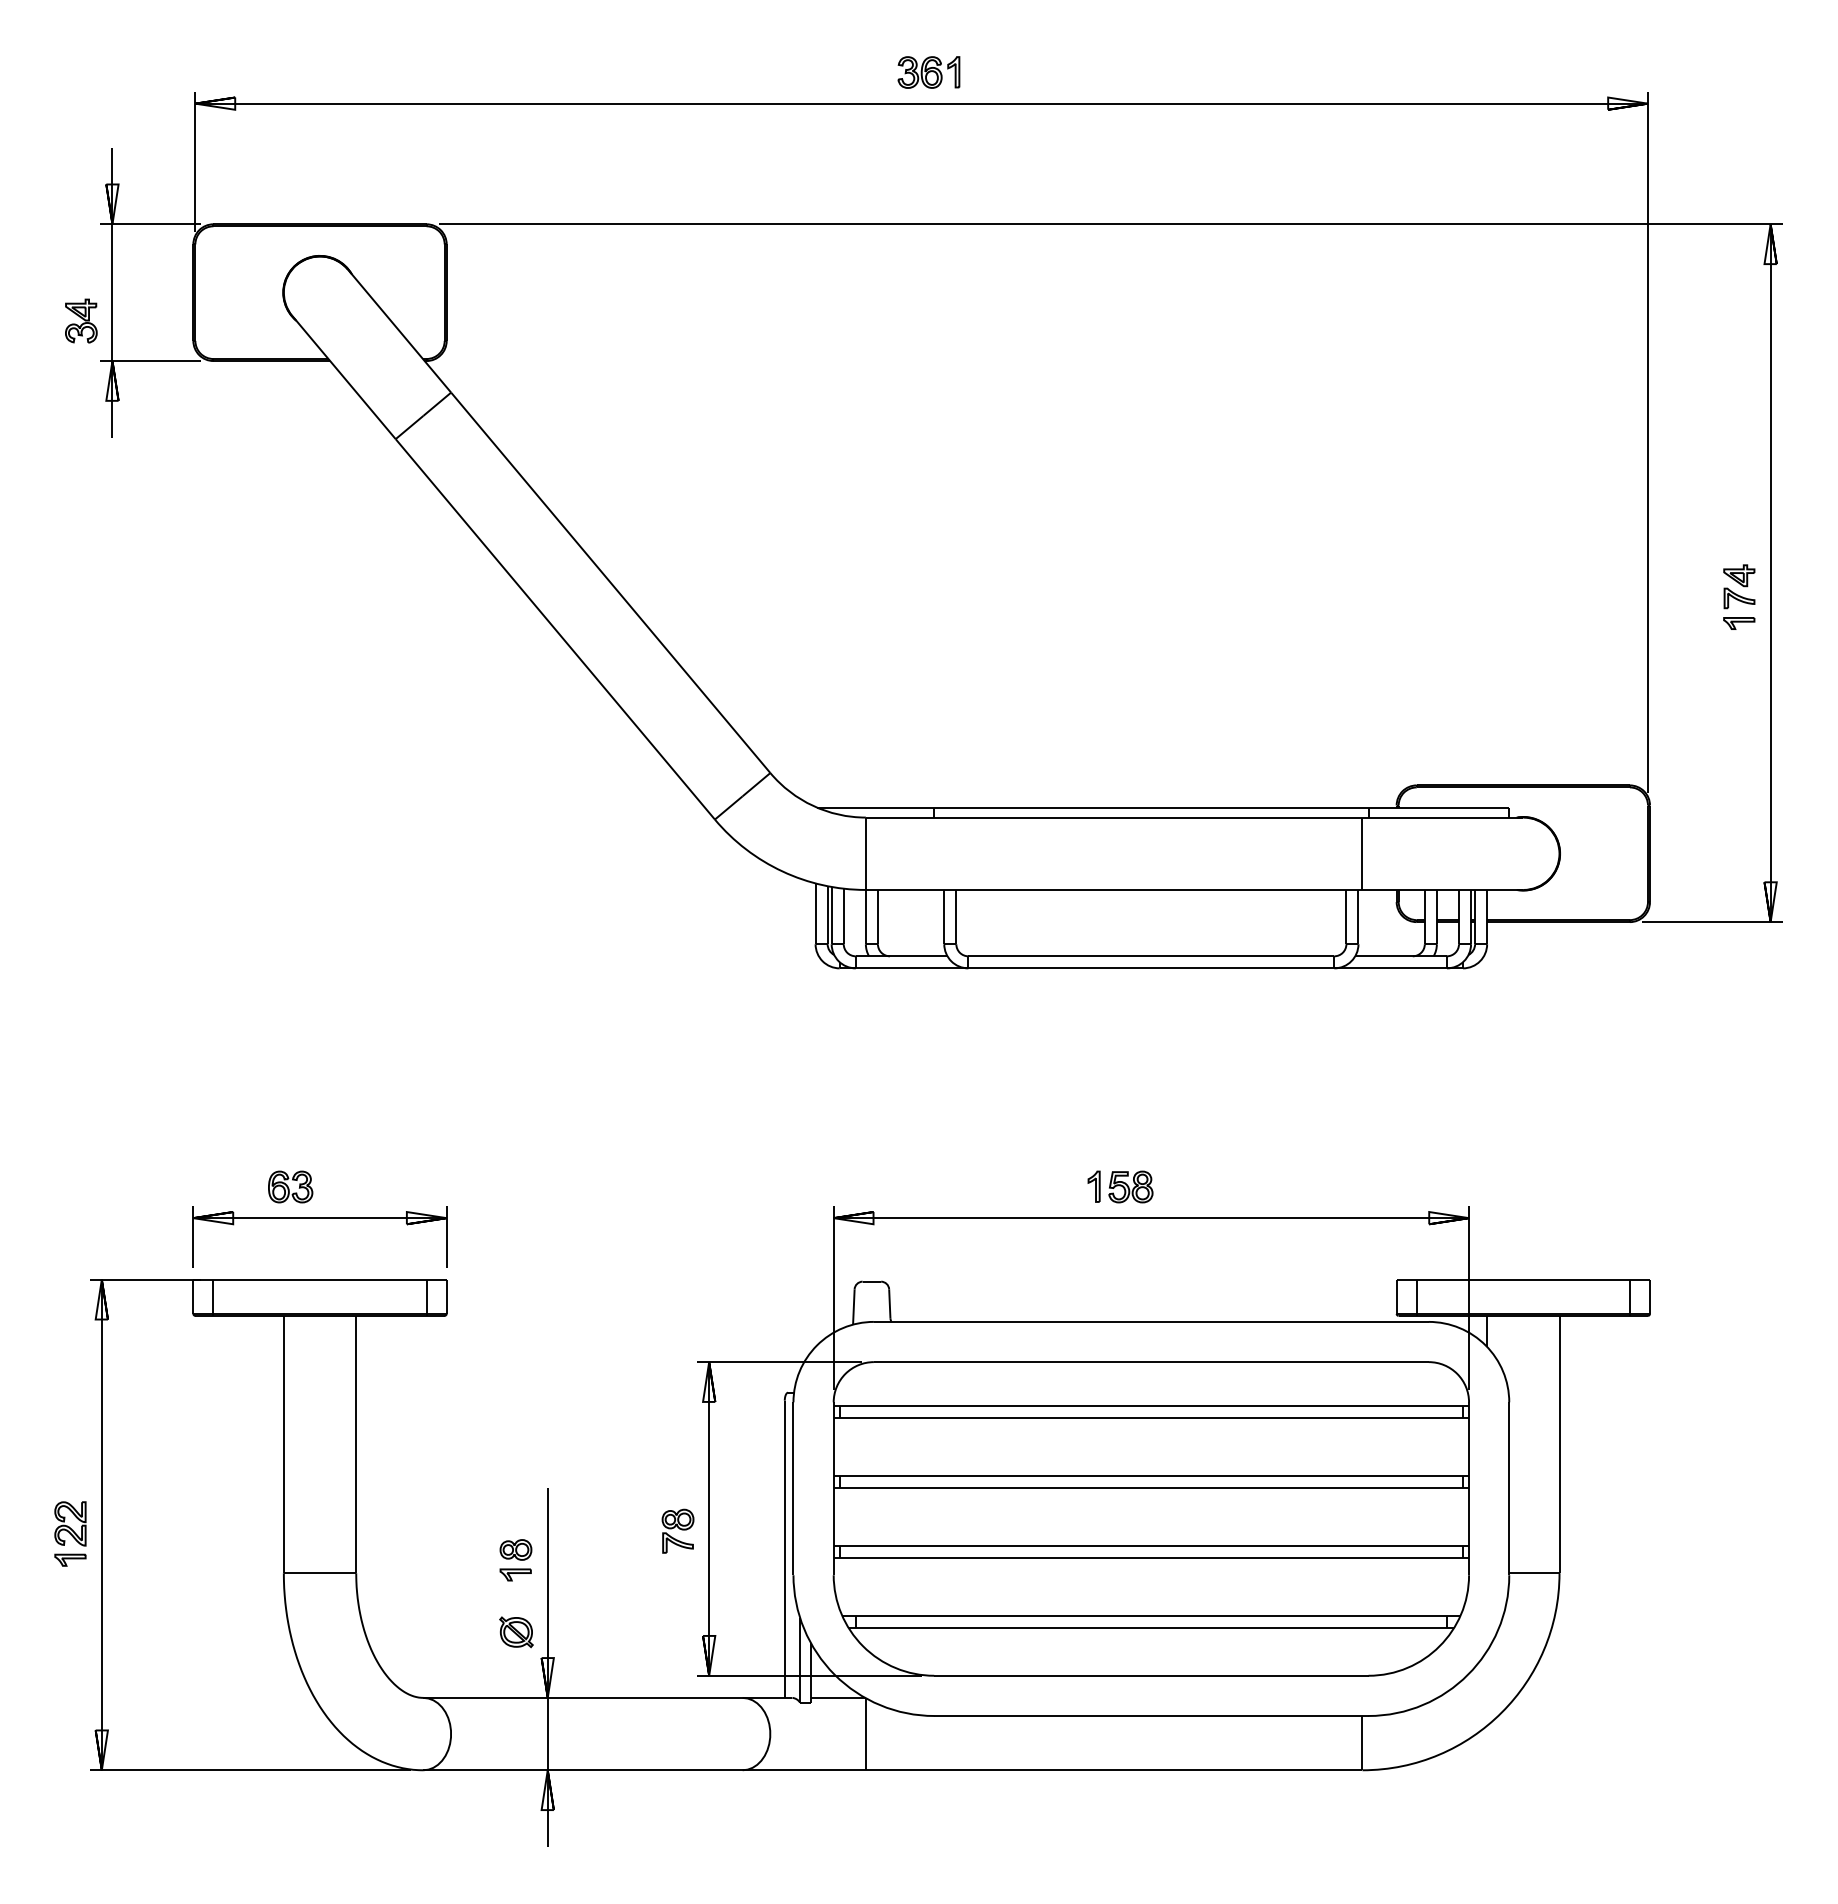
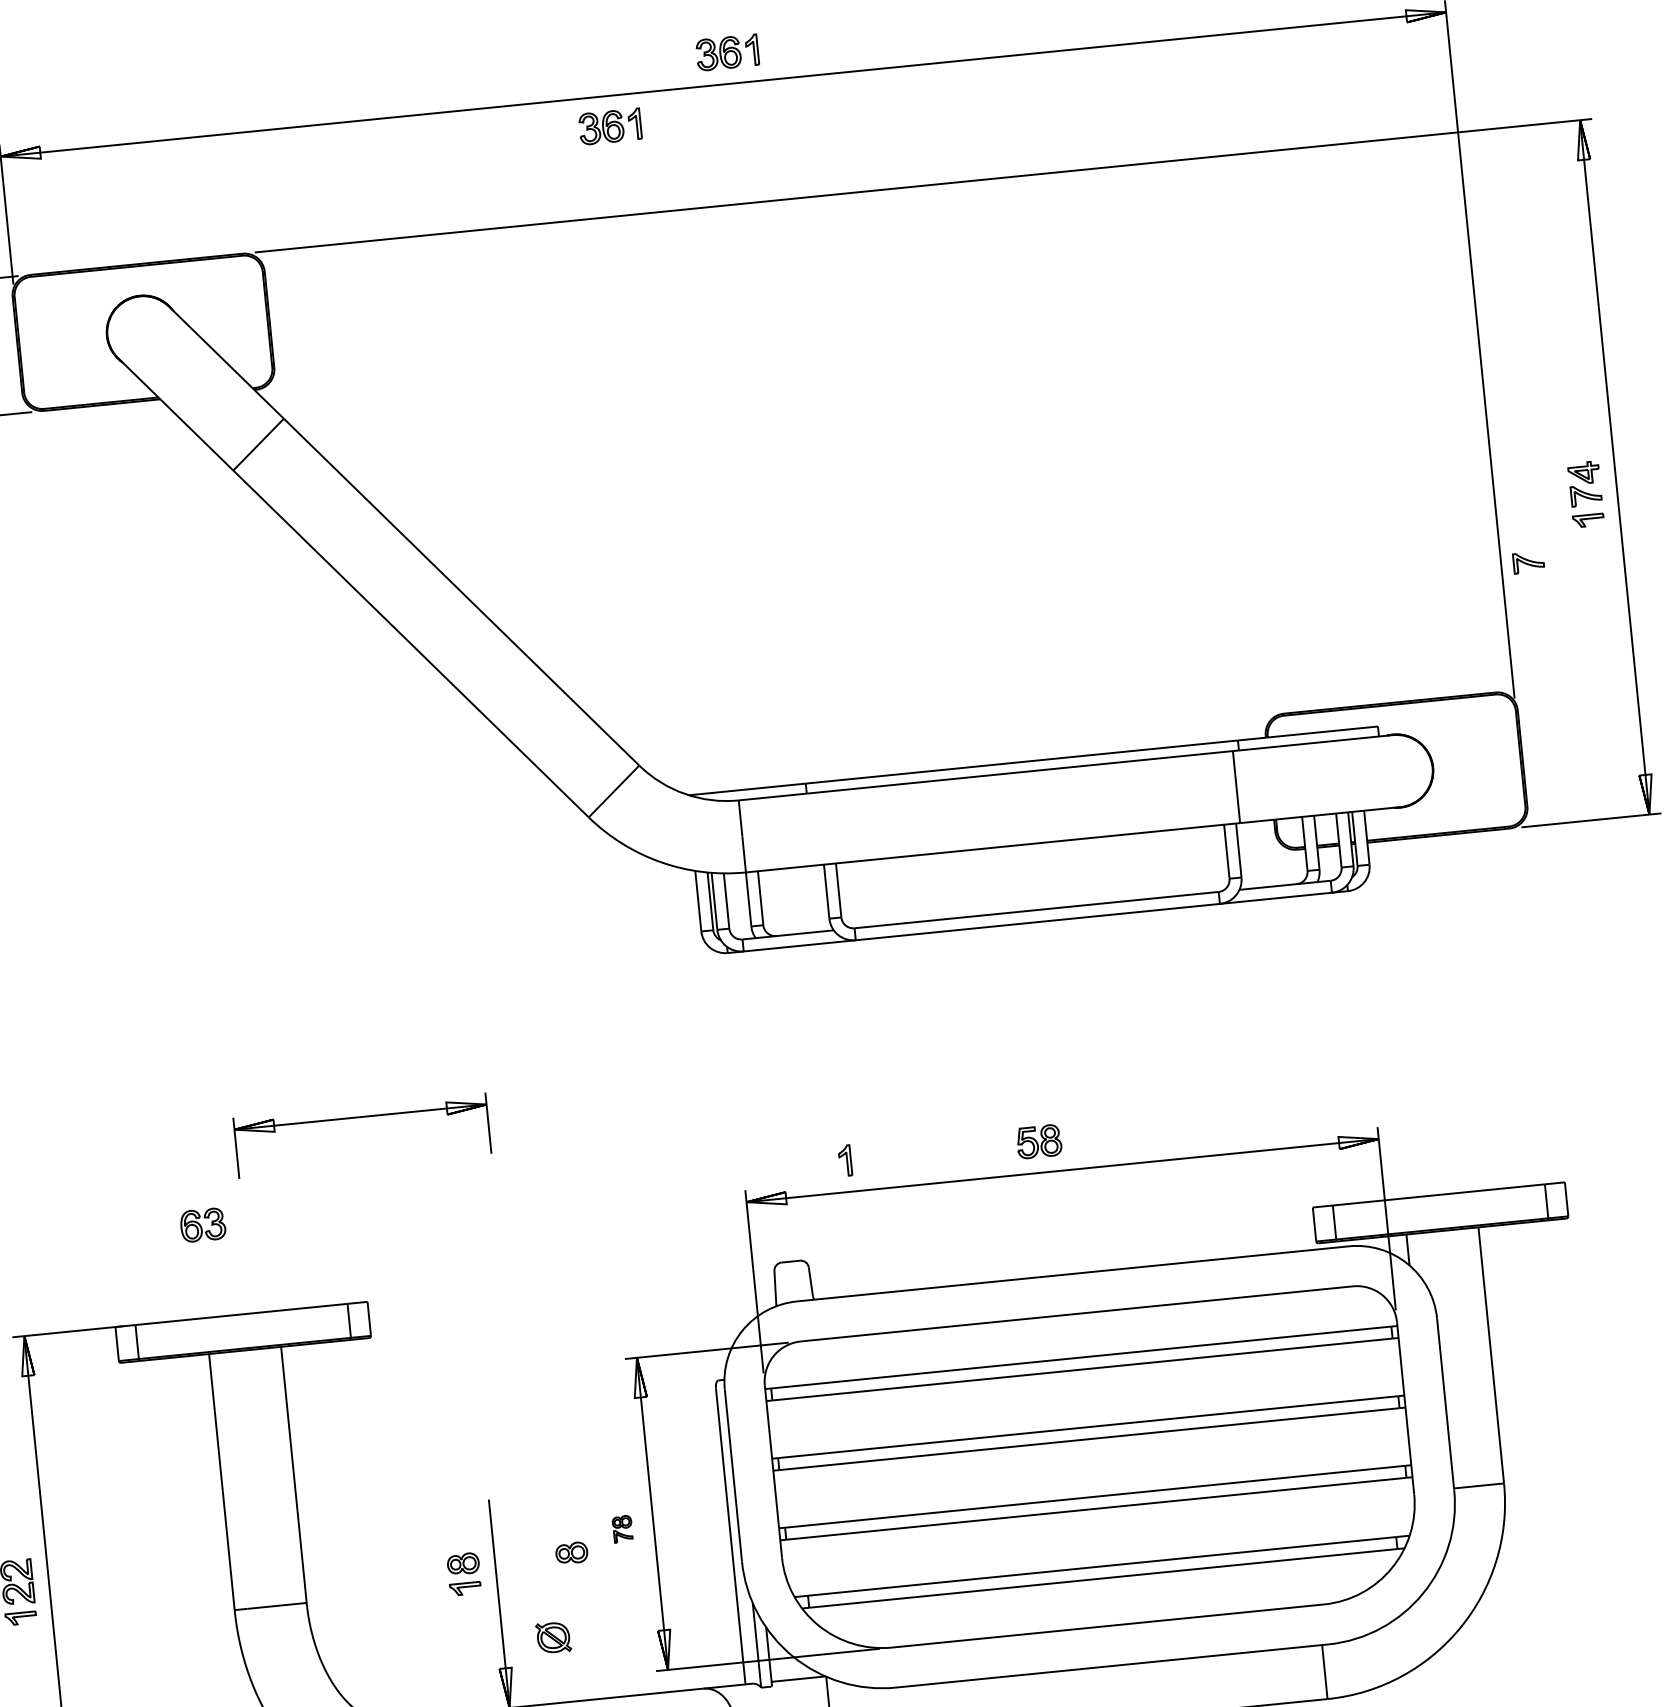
part: (804, 134) -> (609, 126), added
part: (1675, 659) -> (1528, 562), added
part: (1093, 1186) -> (844, 1160), moved
part: (319, 1218) -> (360, 1117), moved
part: (677, 1530) -> (622, 1528), size x0.6
part: (624, 1549) -> (571, 1552), added
part: (516, 1632) -> (553, 1637), moved

